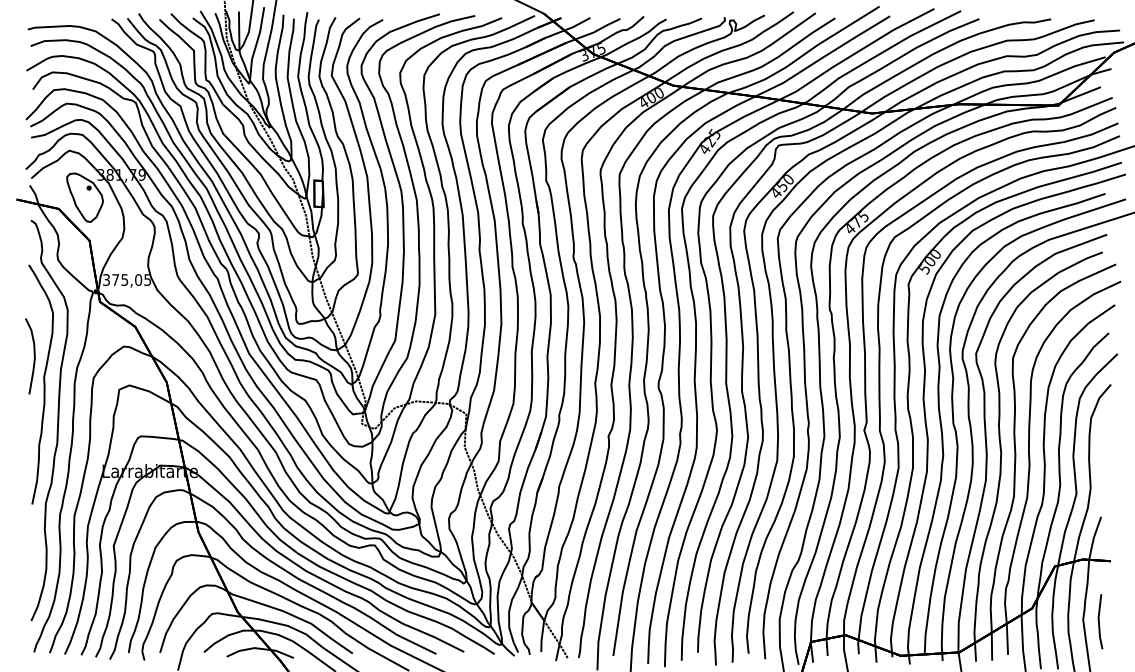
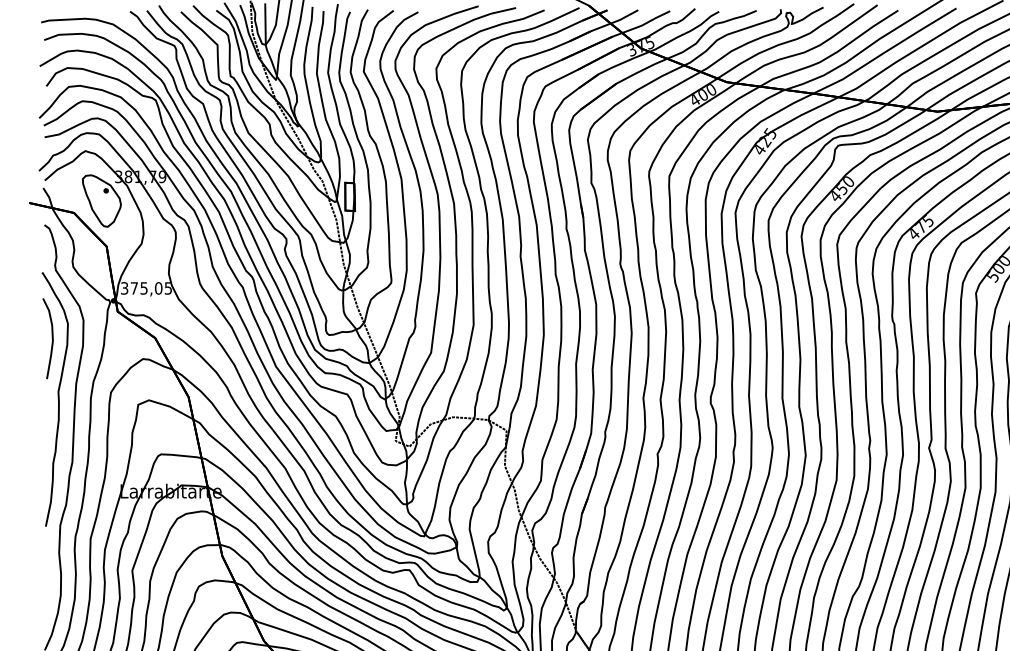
curve: (33, 355) -> (51, 337), moved

